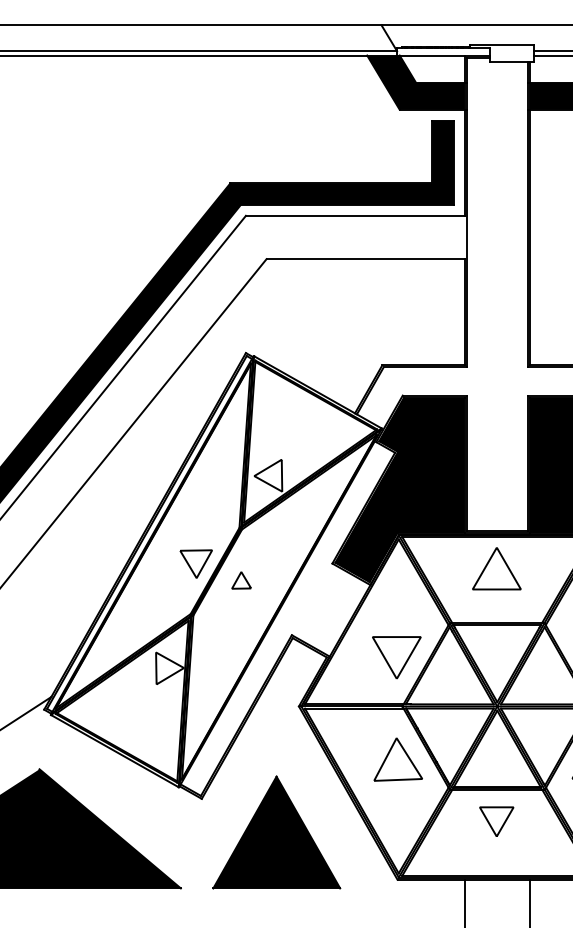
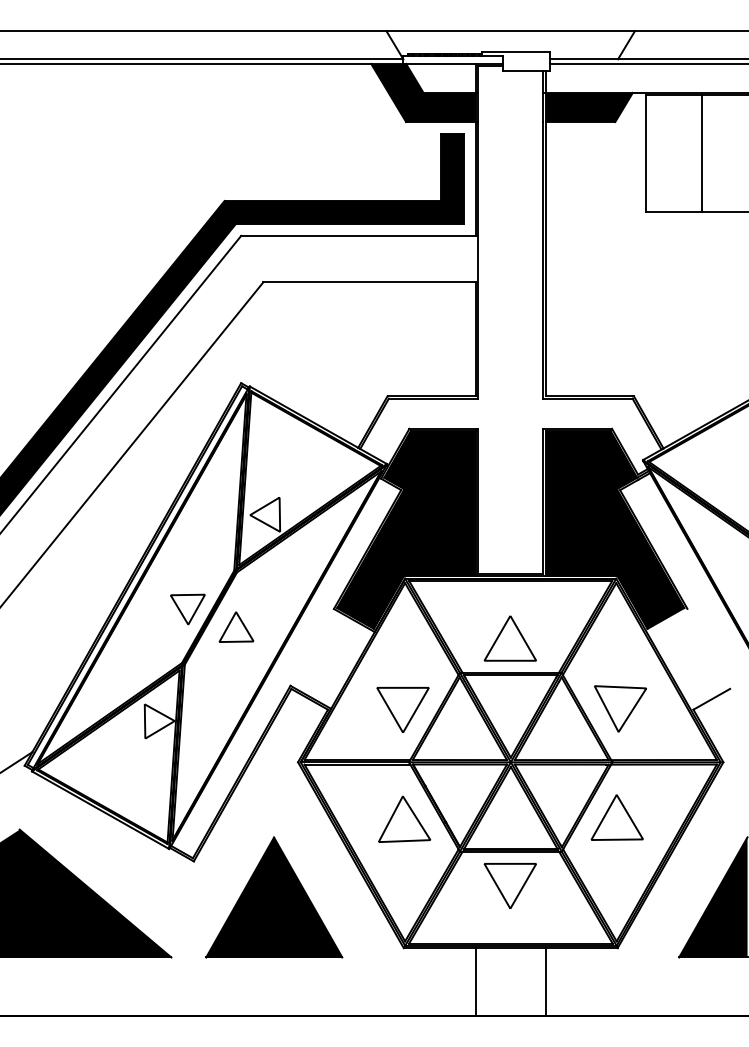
part: (496, 568) -> (509, 638), moved
part: (241, 579) -> (236, 626), size x1.67
part: (496, 821) -> (509, 885), size x1.43

